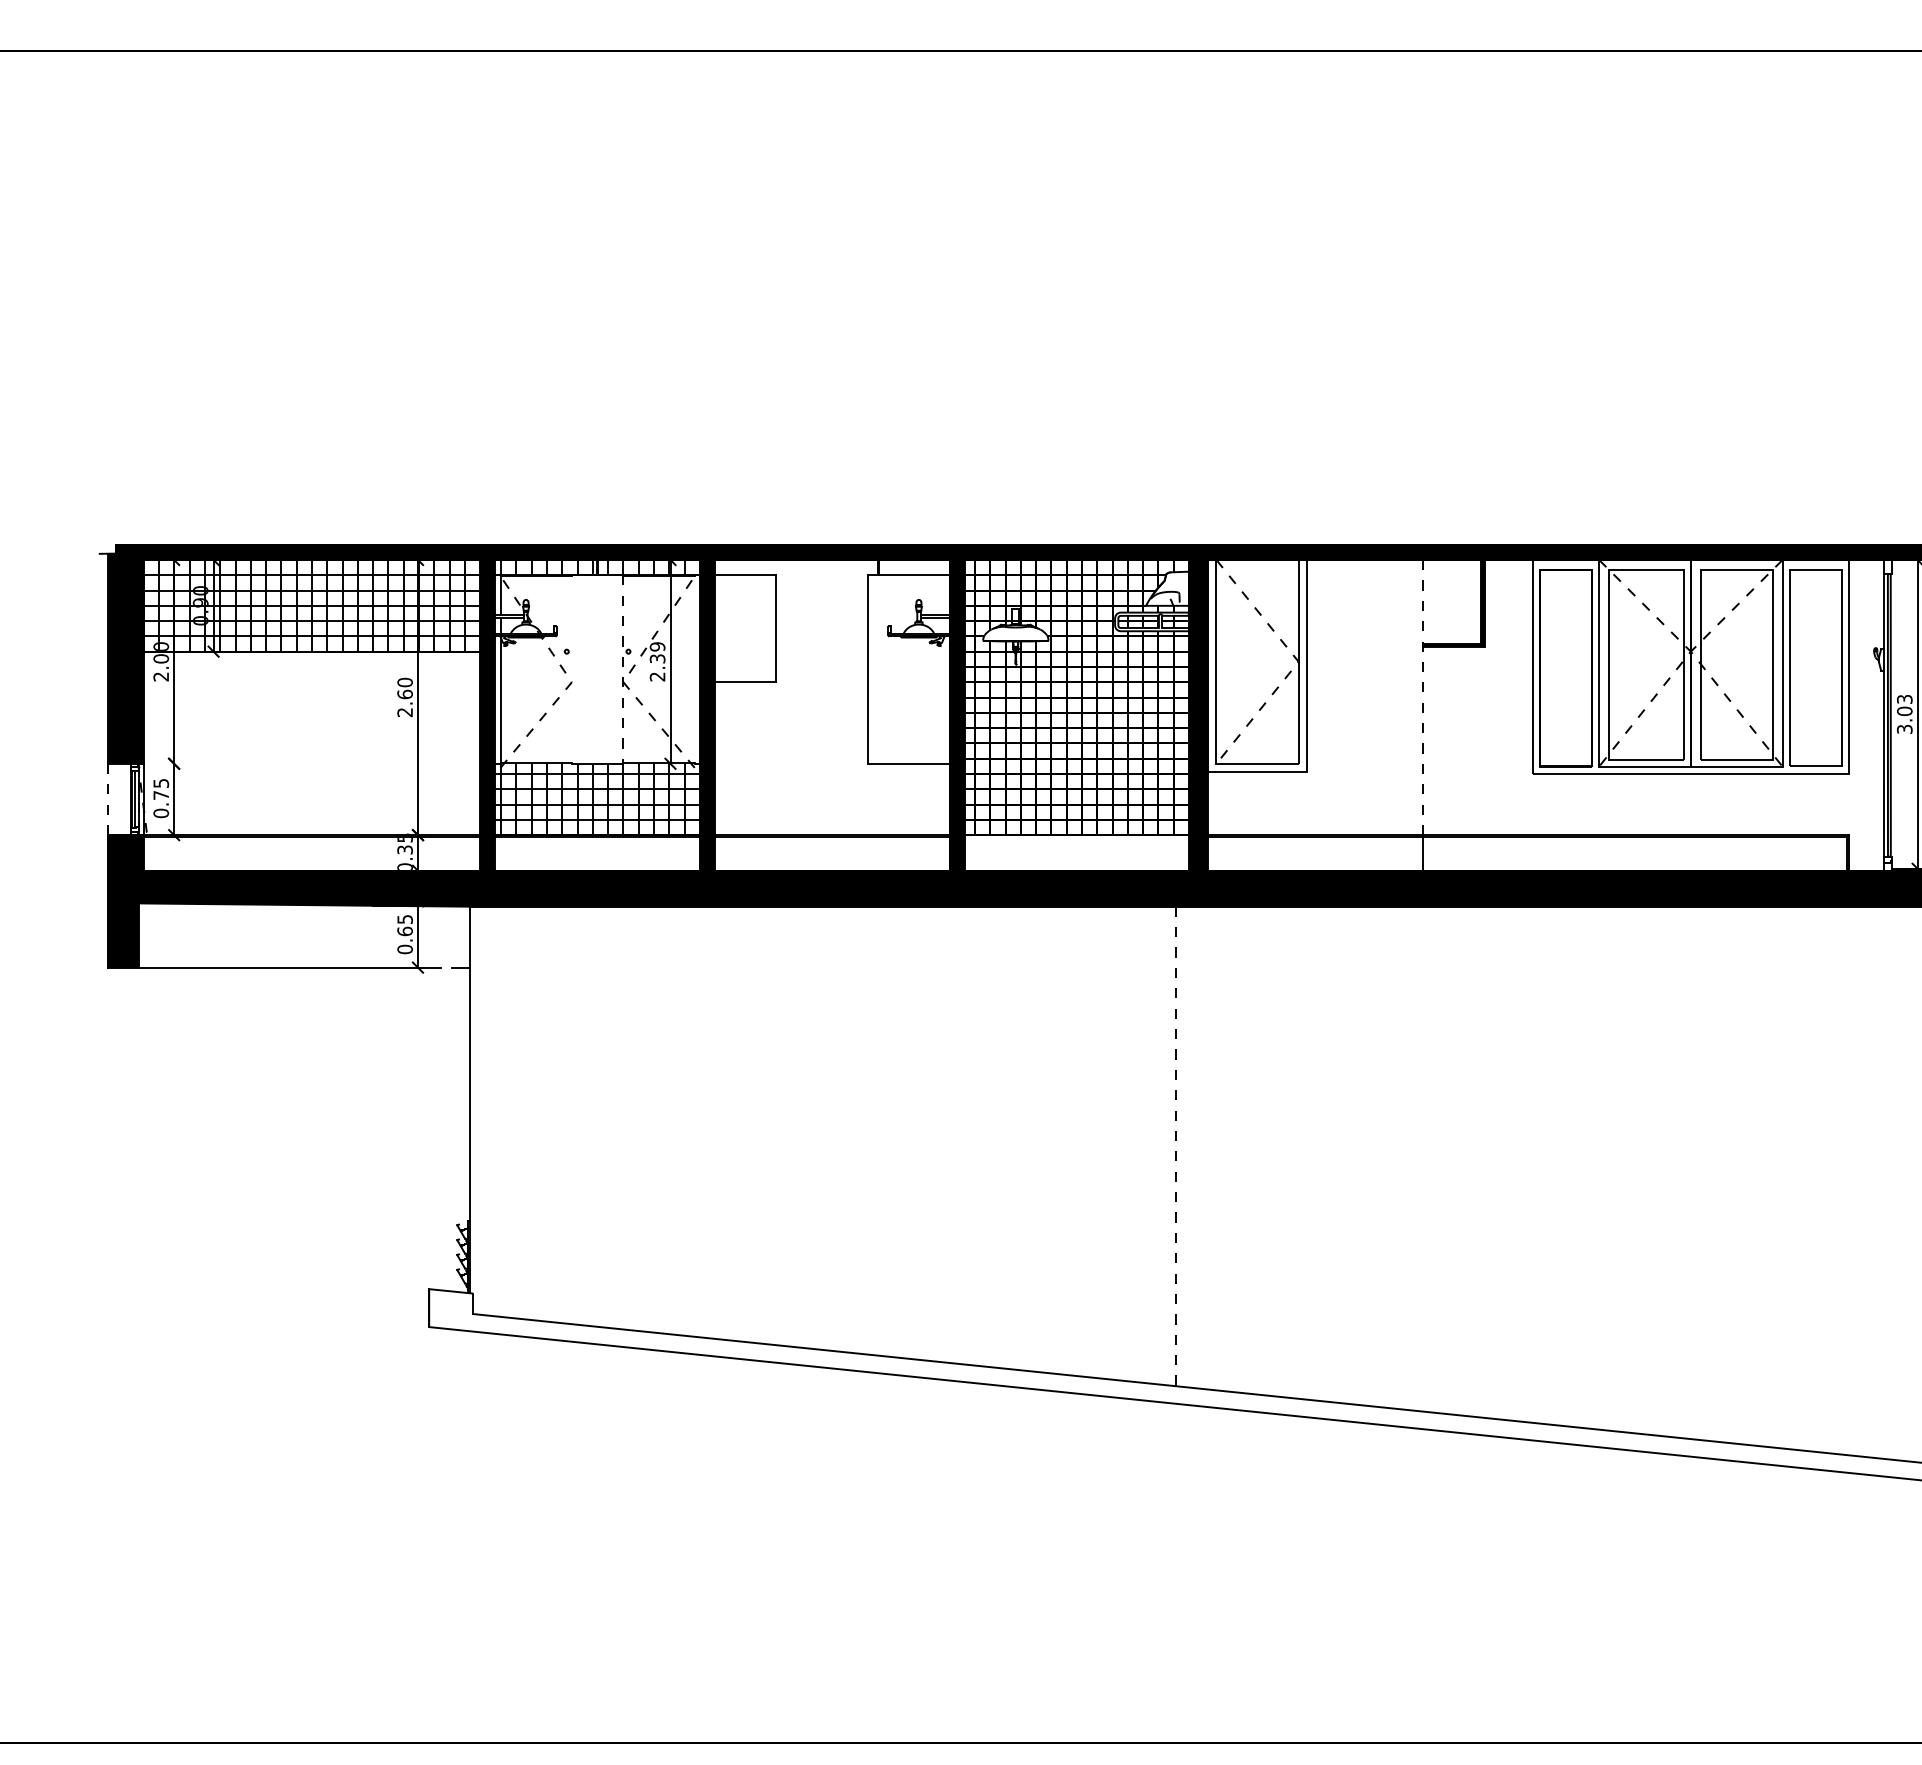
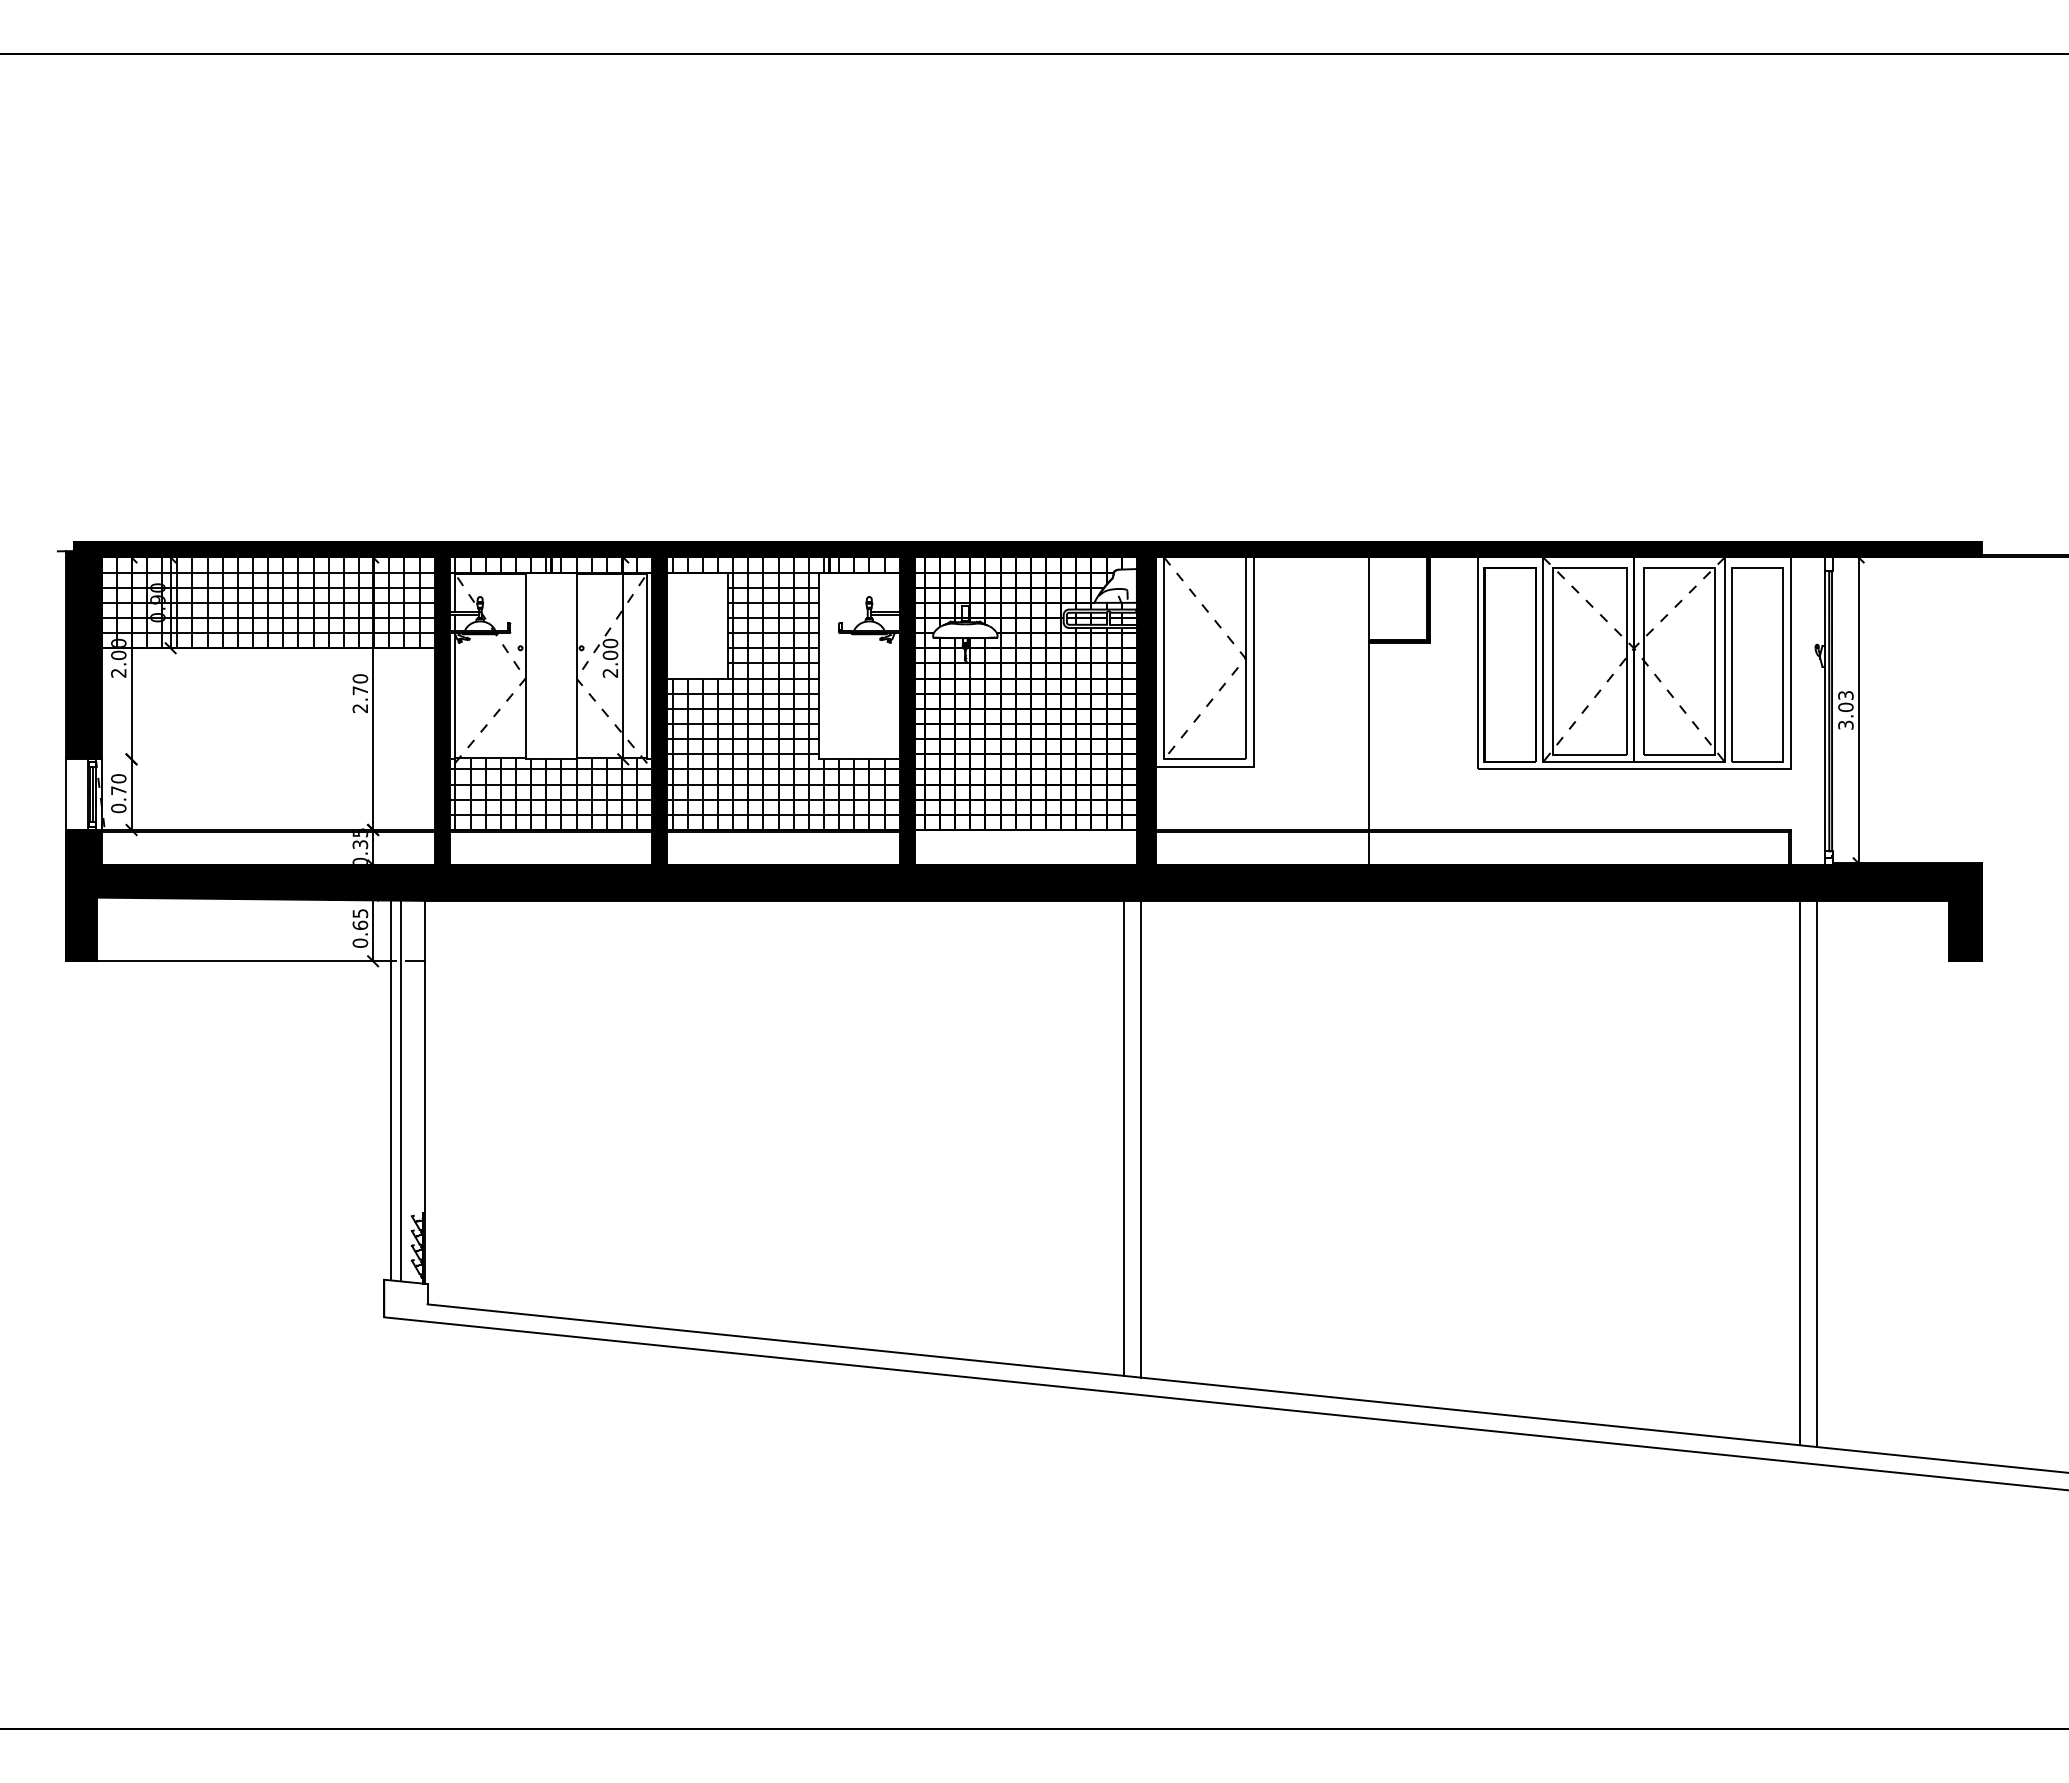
text: (657, 652) -> (610, 649), 2.39 -> 2.00
line: (571, 669) -> (525, 665), added
line: (694, 669) -> (647, 665), added
line: (623, 670) -> (576, 666), dashed -> solid
text: (405, 694) -> (360, 690), 2.60 -> 2.70
hatch: (832, 697) -> (783, 693), added
line: (1423, 697) -> (1369, 693), dashed -> solid
text: (160, 783) -> (118, 778), 0.75 -> 0.70
line: (108, 799) -> (66, 794), dashed -> solid
line: (436, 1098) -> (391, 1090), added
line: (446, 1098) -> (401, 1090), added
line: (1175, 1146) -> (1123, 1138), dashed -> solid
line: (1192, 1146) -> (1140, 1138), added
line: (1858, 1180) -> (1800, 1172), added
line: (1876, 1181) -> (1817, 1173), added

